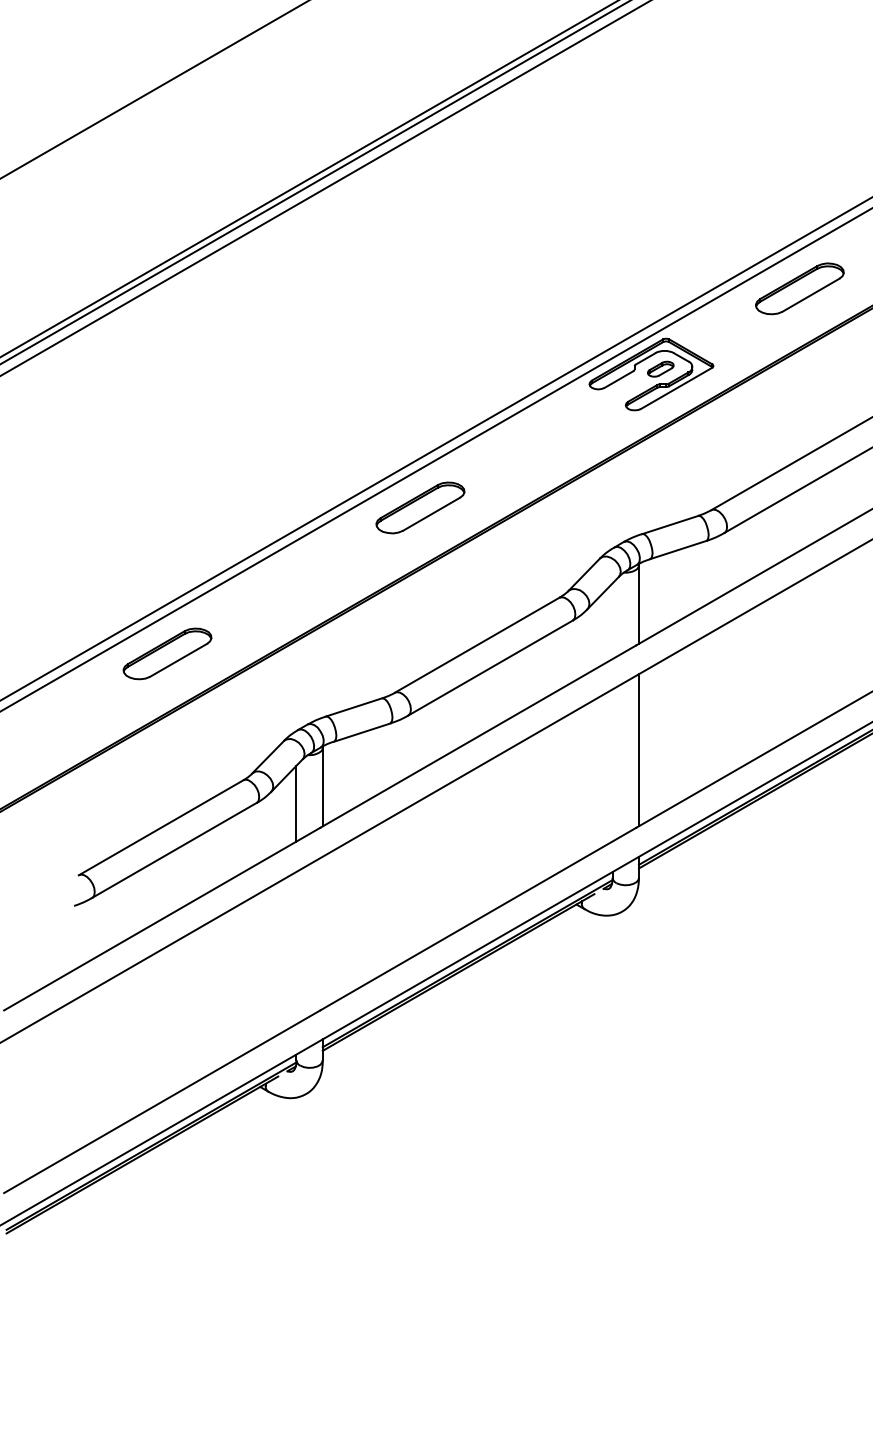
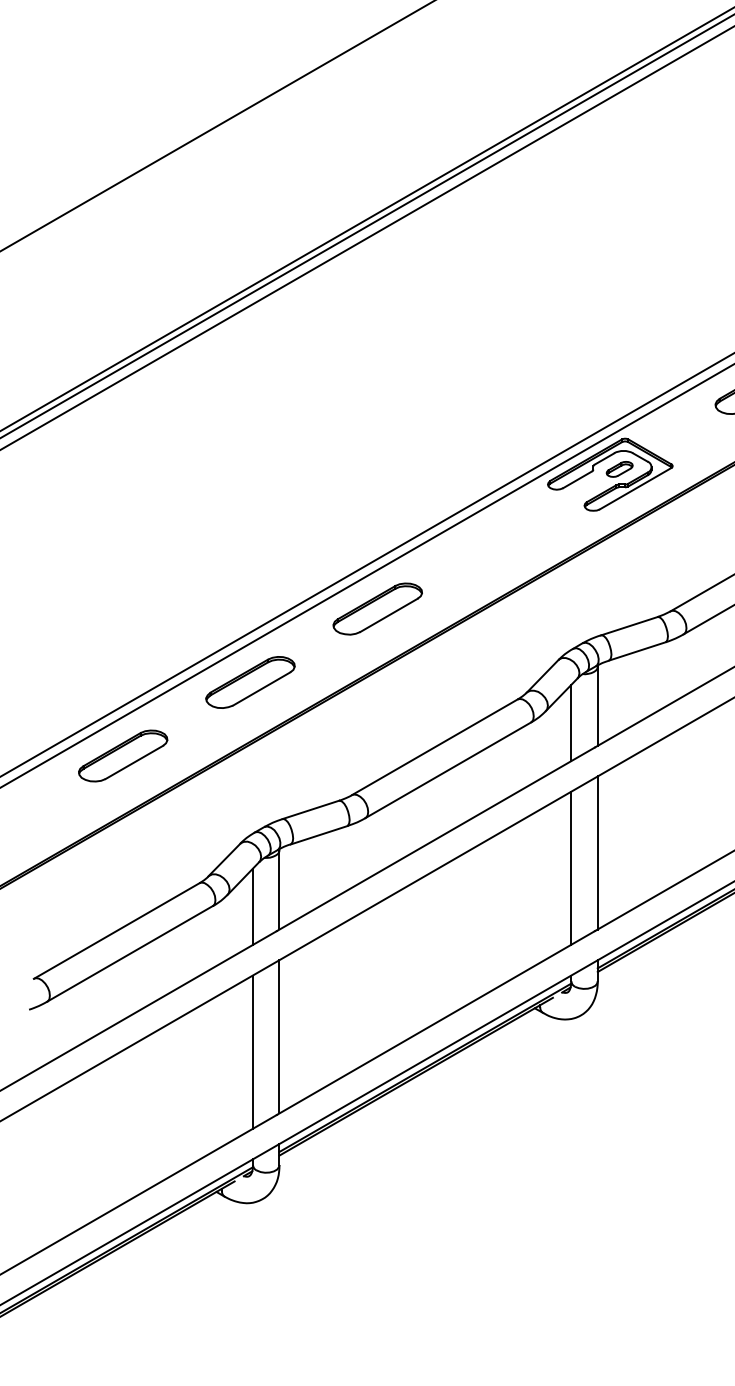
part: (293, 580) -> (249, 682), added
line: (612, 621) -> (571, 723), added
line: (612, 765) -> (571, 868), added
line: (322, 932) -> (279, 1036), added
line: (296, 948) -> (253, 1052), added

